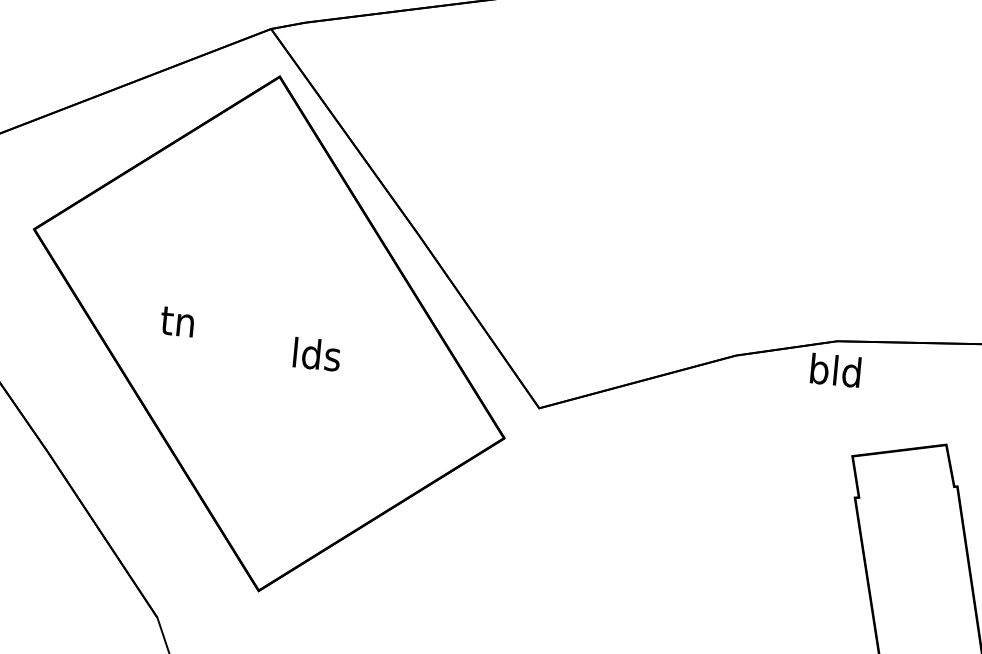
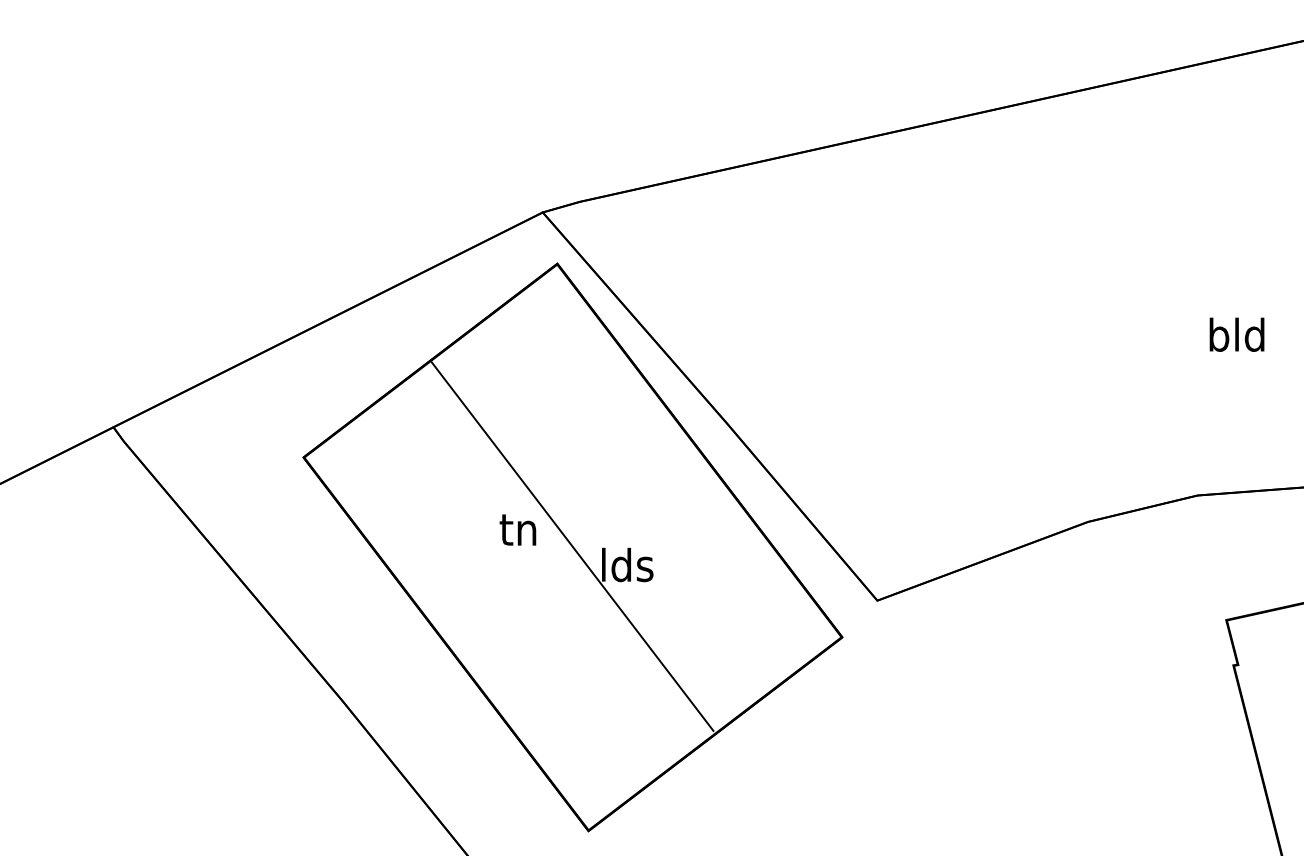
text: (177, 321) -> (517, 529), moved
line: (268, 332) -> (572, 546), added
text: (835, 370) -> (1236, 334), moved

